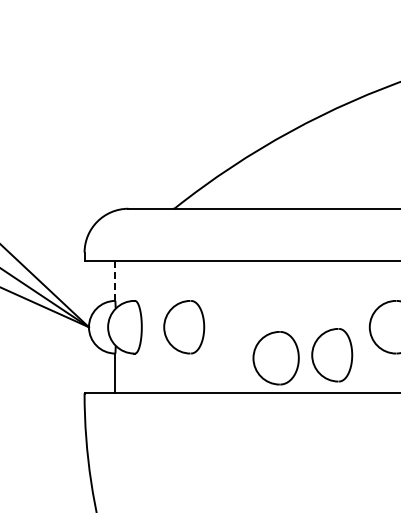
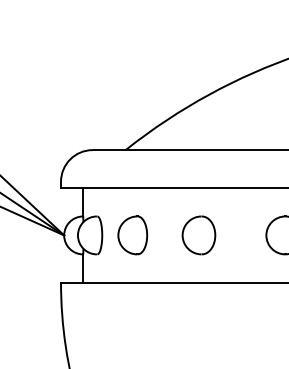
line: (115, 281) -> (83, 202), dashed -> solid
part: (332, 355) -> (239, 255), removed
part: (275, 358) -> (198, 235), moved

